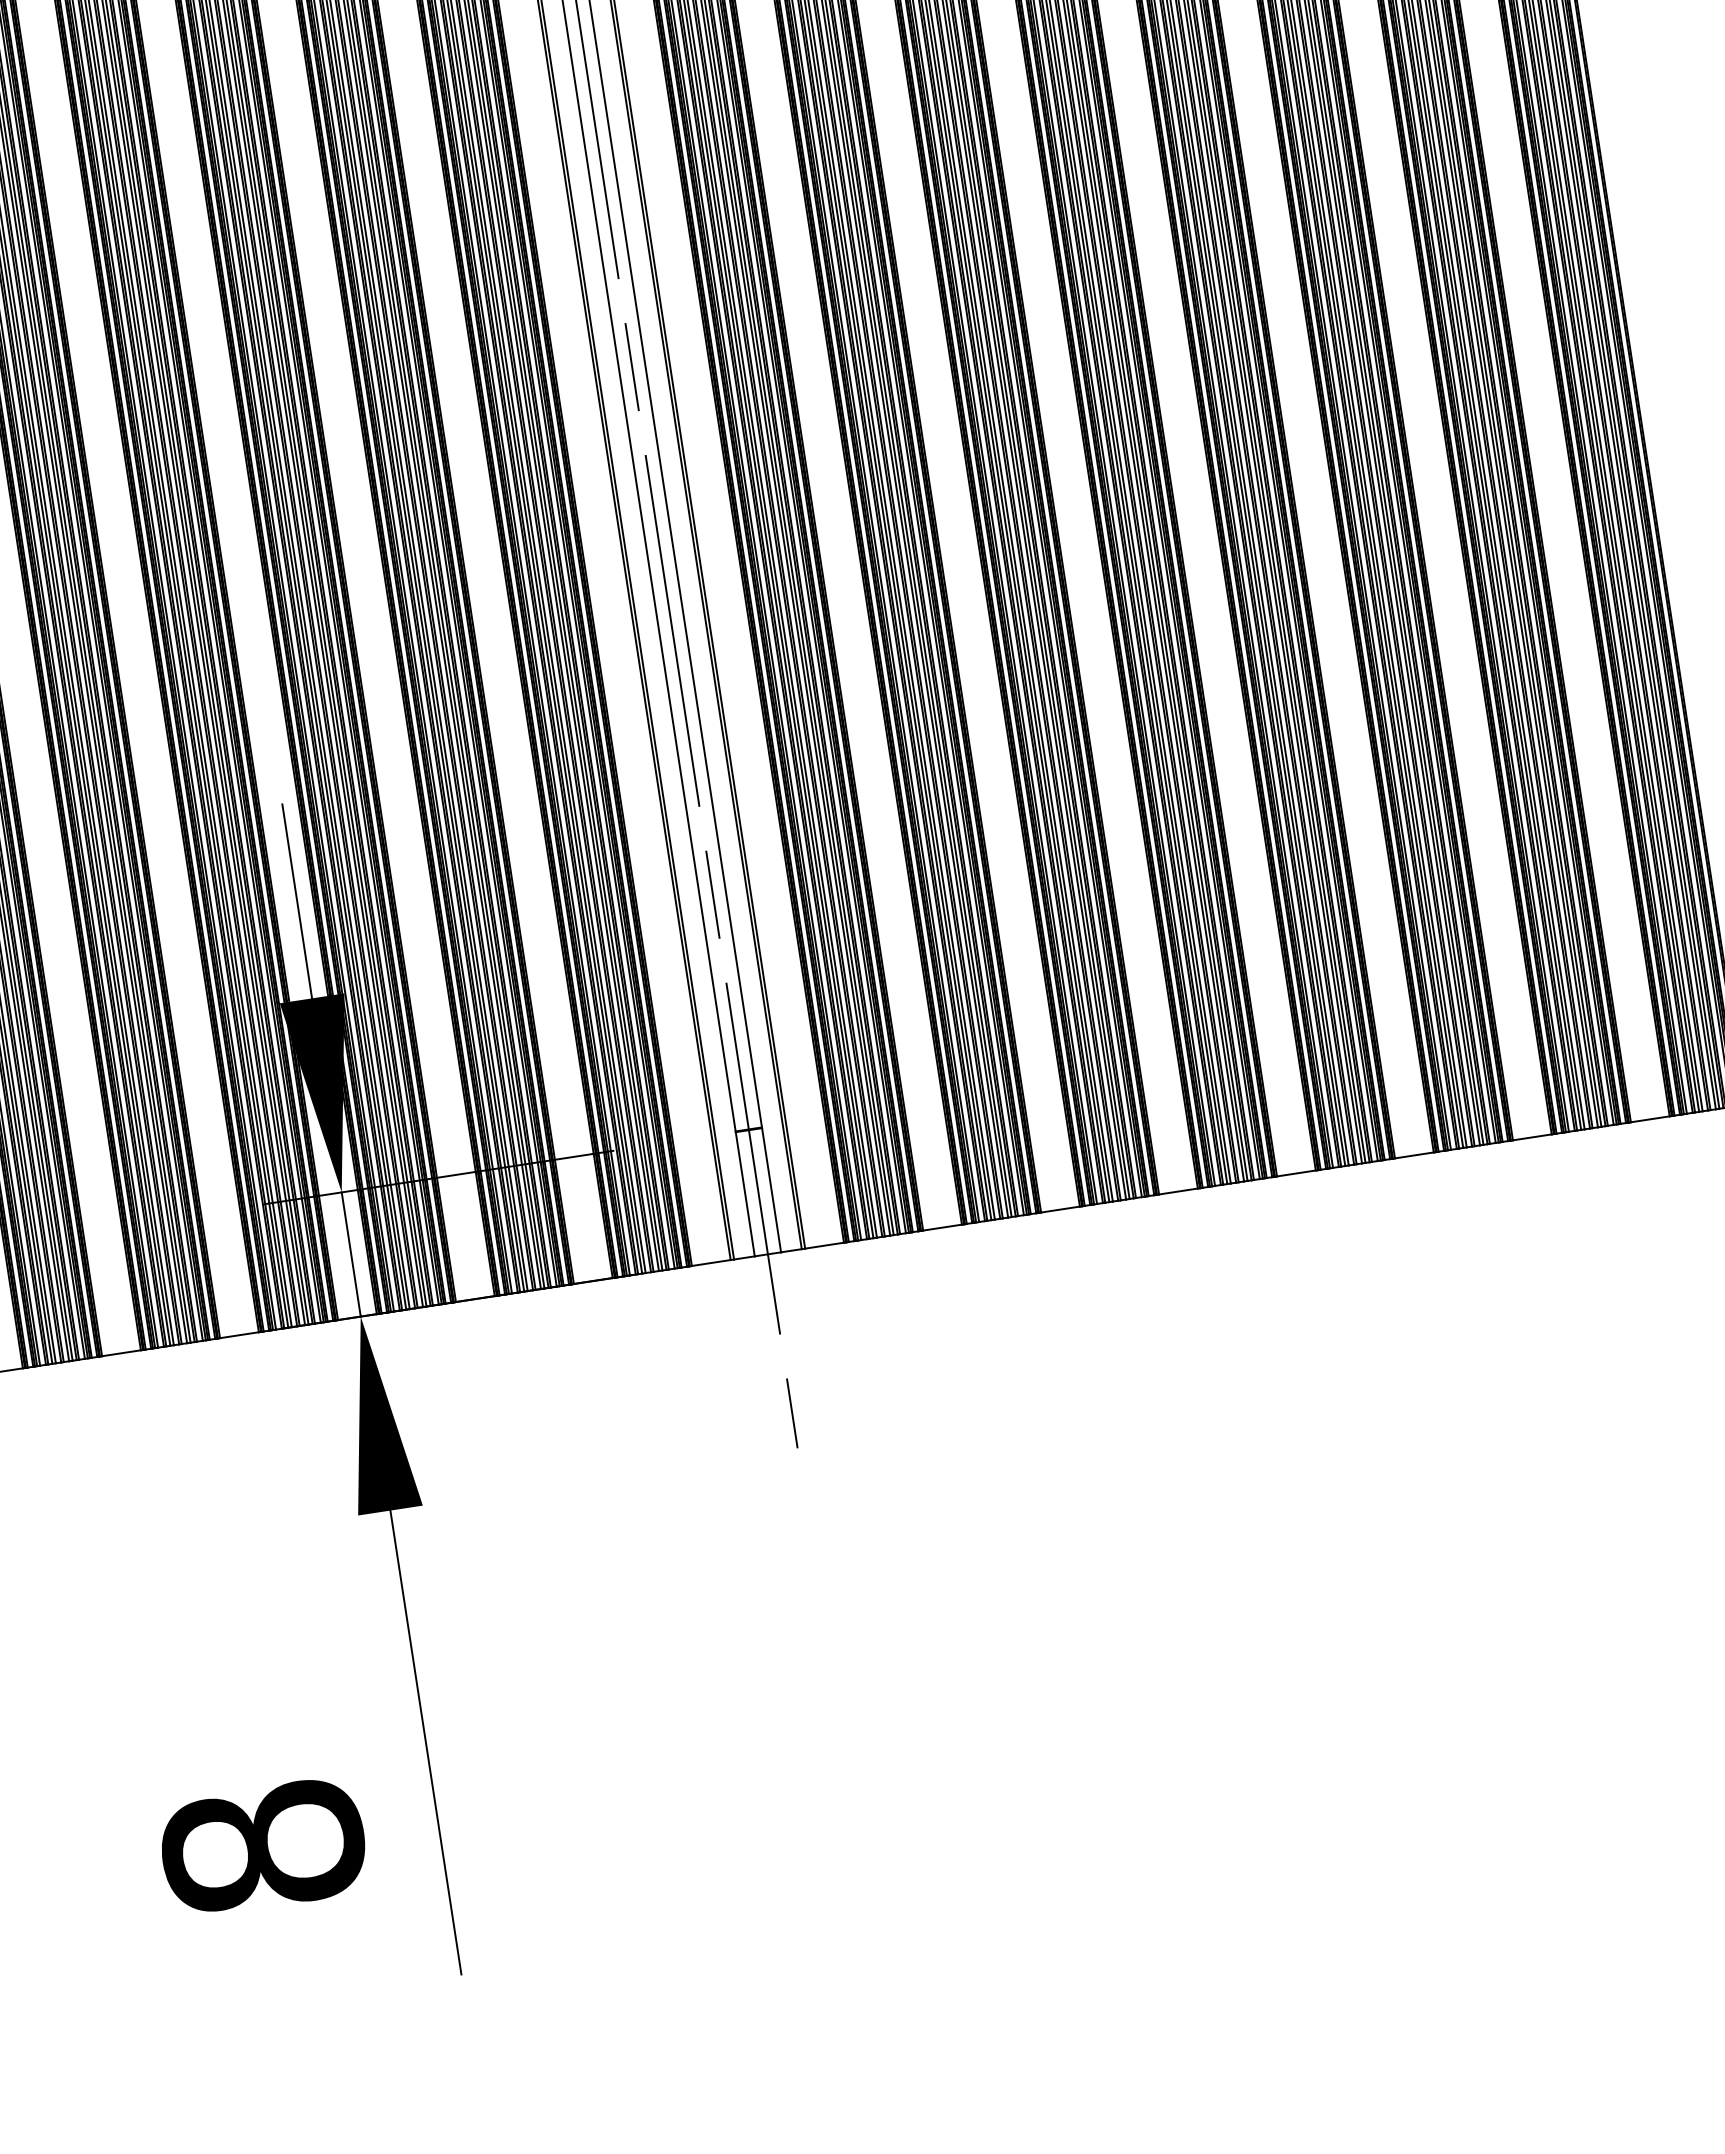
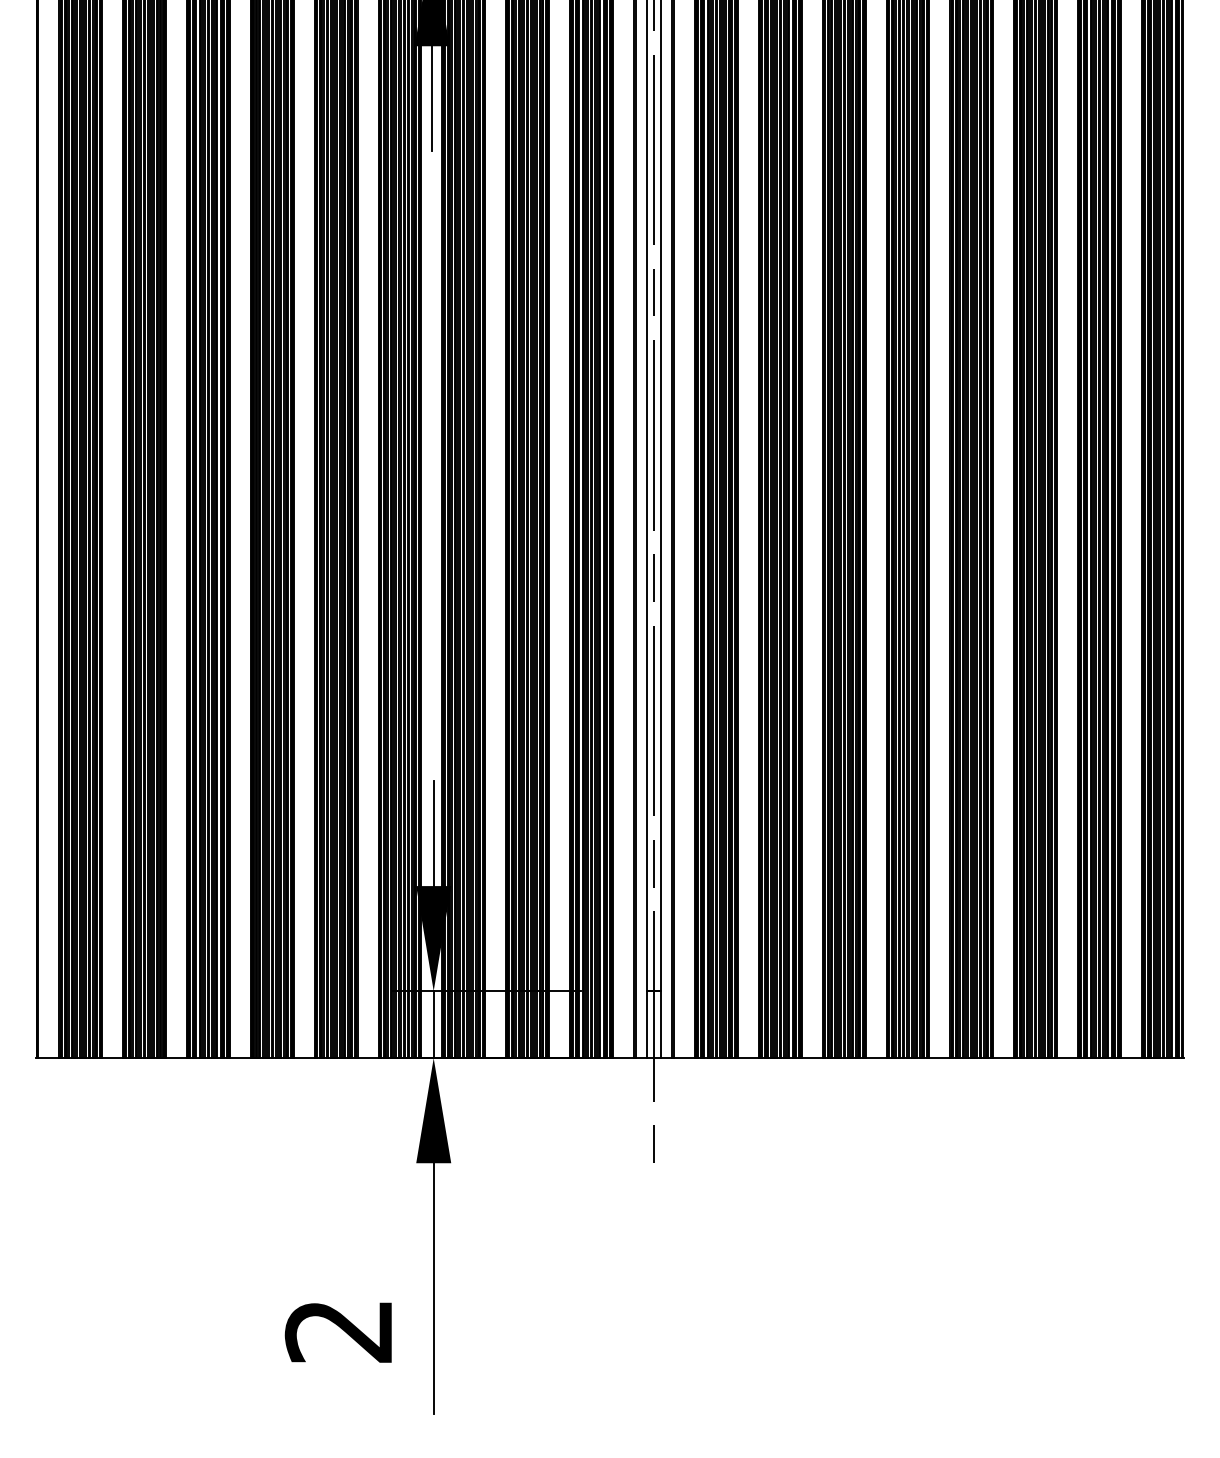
text: (261, 1846) -> (338, 1330), 8 -> 2

